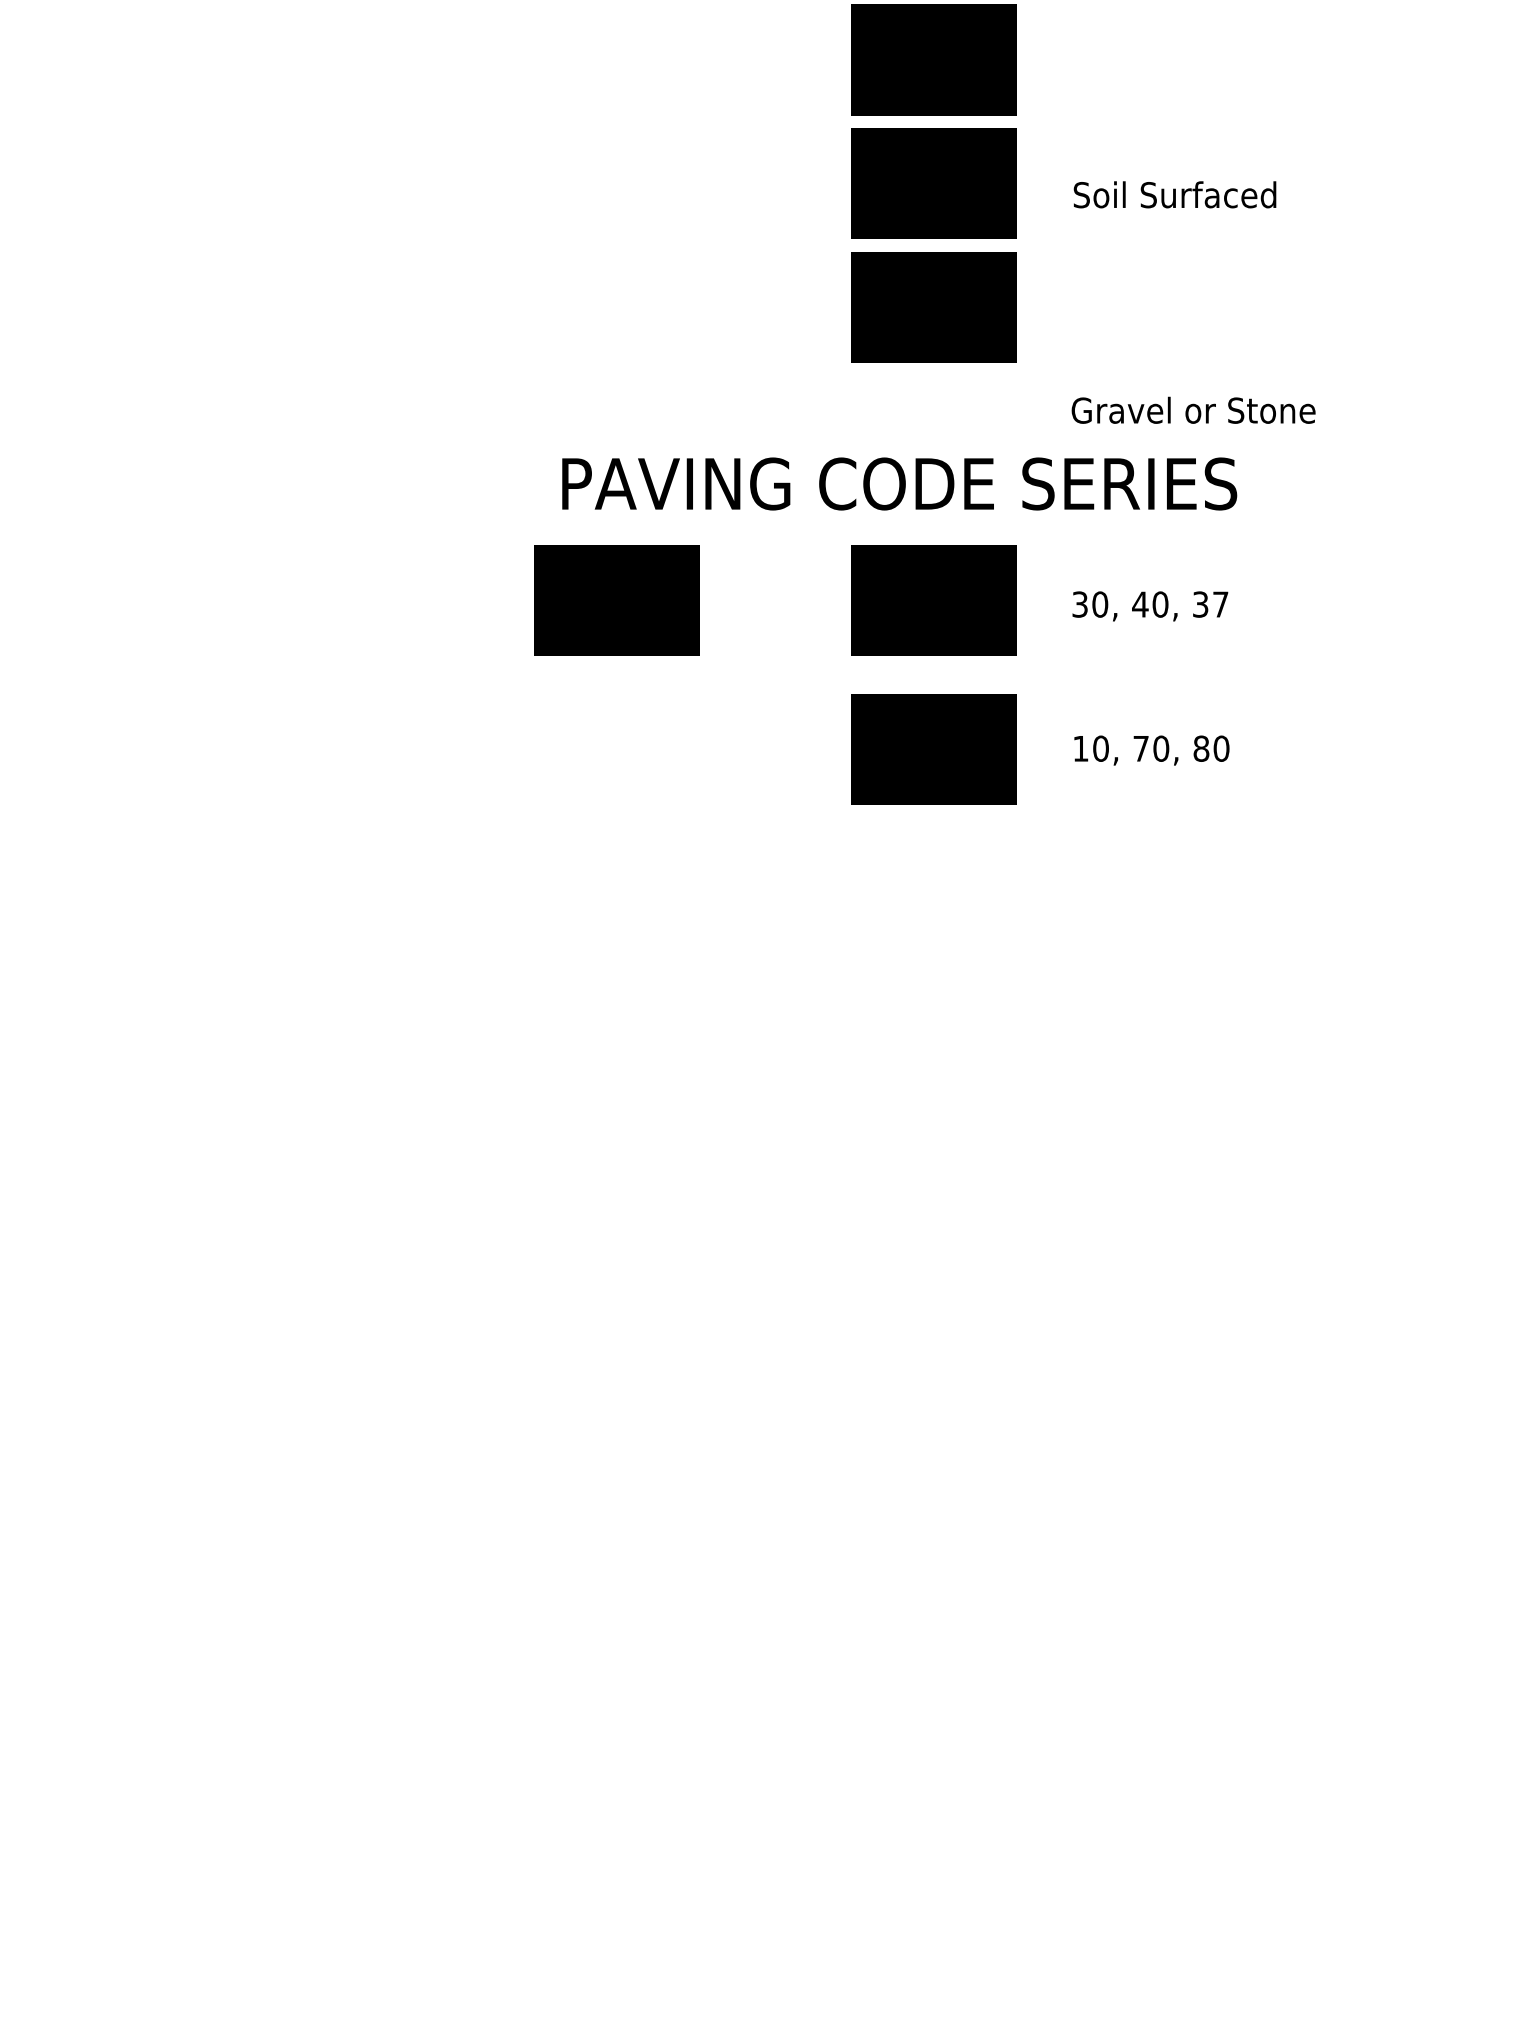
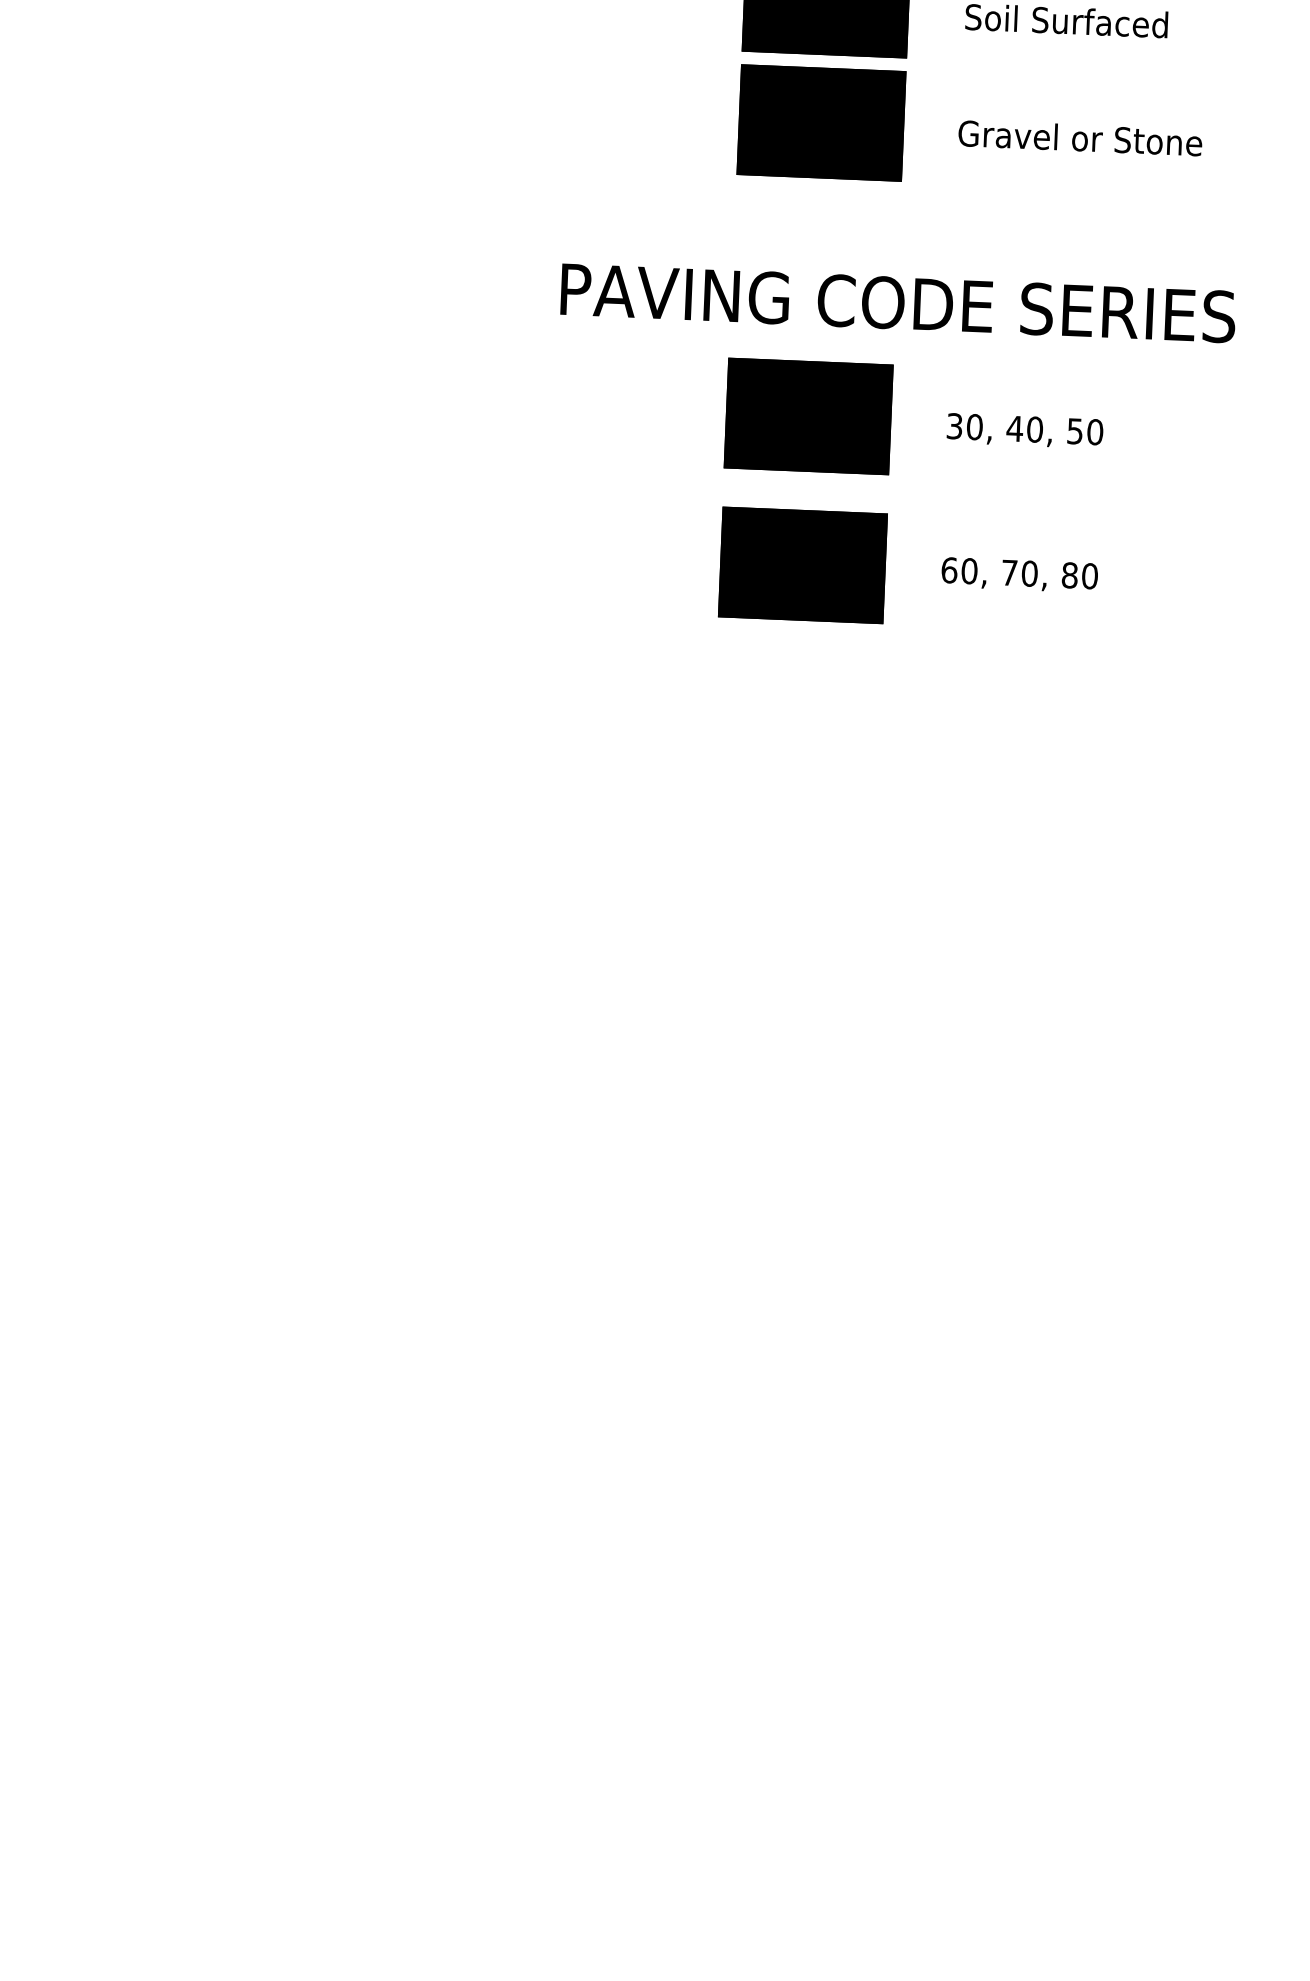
text: (1193, 409) -> (1080, 137), moved
text: (899, 483) -> (898, 302), moved
part: (616, 600) -> (491, 402), removed
text: (1210, 604) -> (1084, 431), 37 -> 50
text: (1080, 748) -> (949, 570), 10, -> 60,

